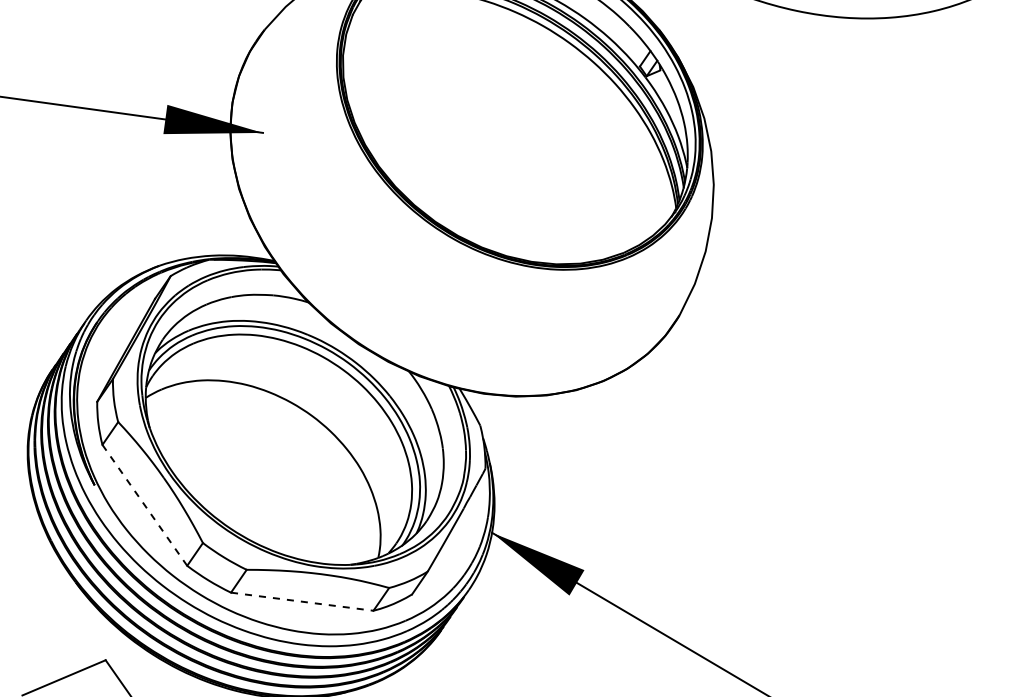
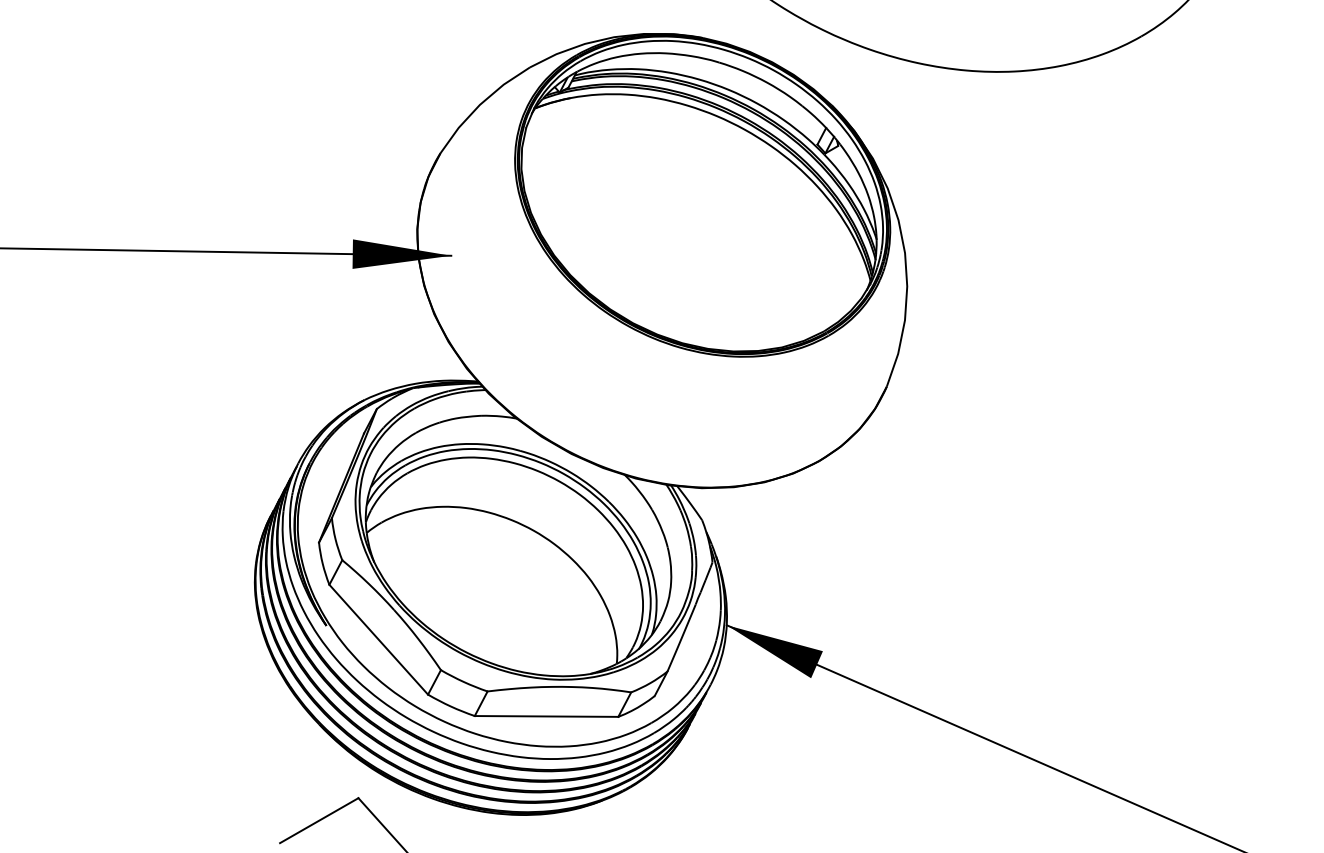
line: (144, 505) -> (378, 639), dashed -> solid
line: (302, 601) -> (546, 716), dashed -> solid

